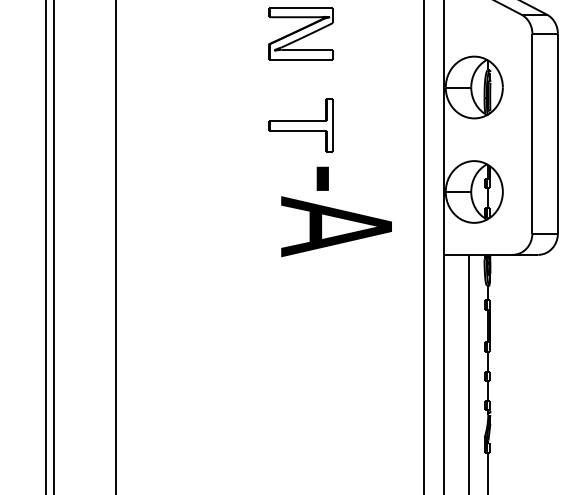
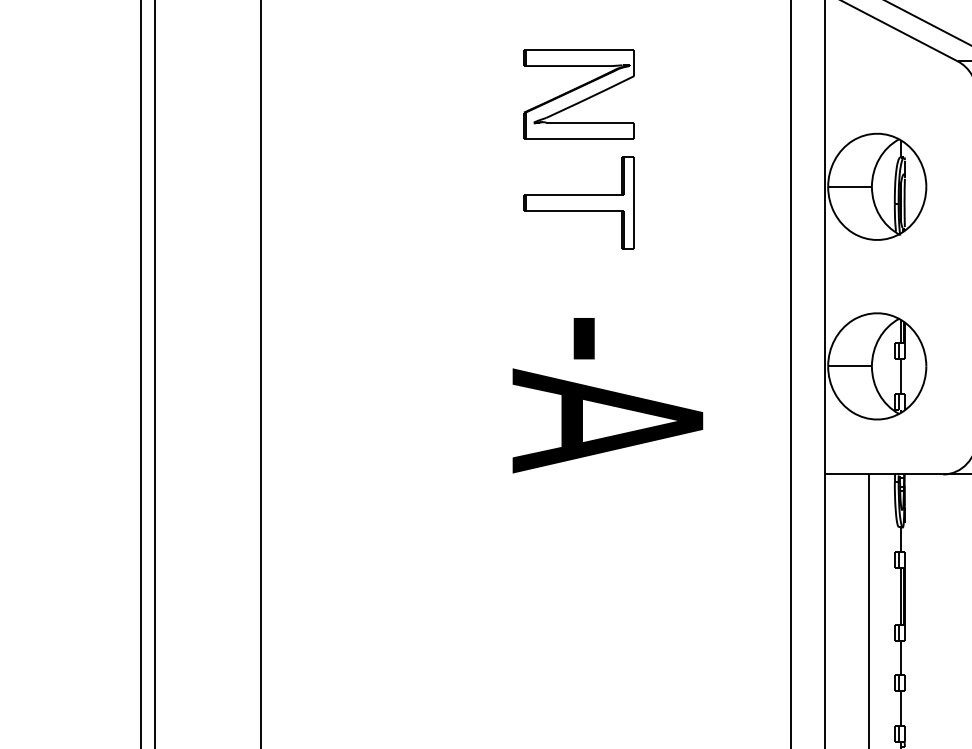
part: (300, 125) -> (578, 202), moved
text: (336, 211) -> (607, 394), moved

